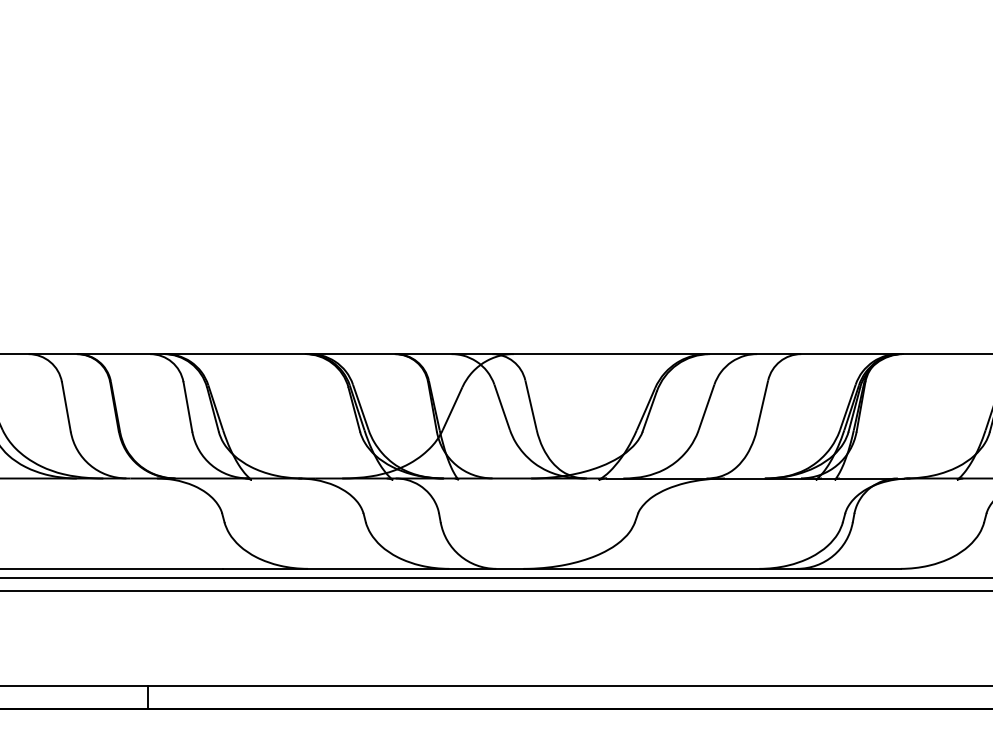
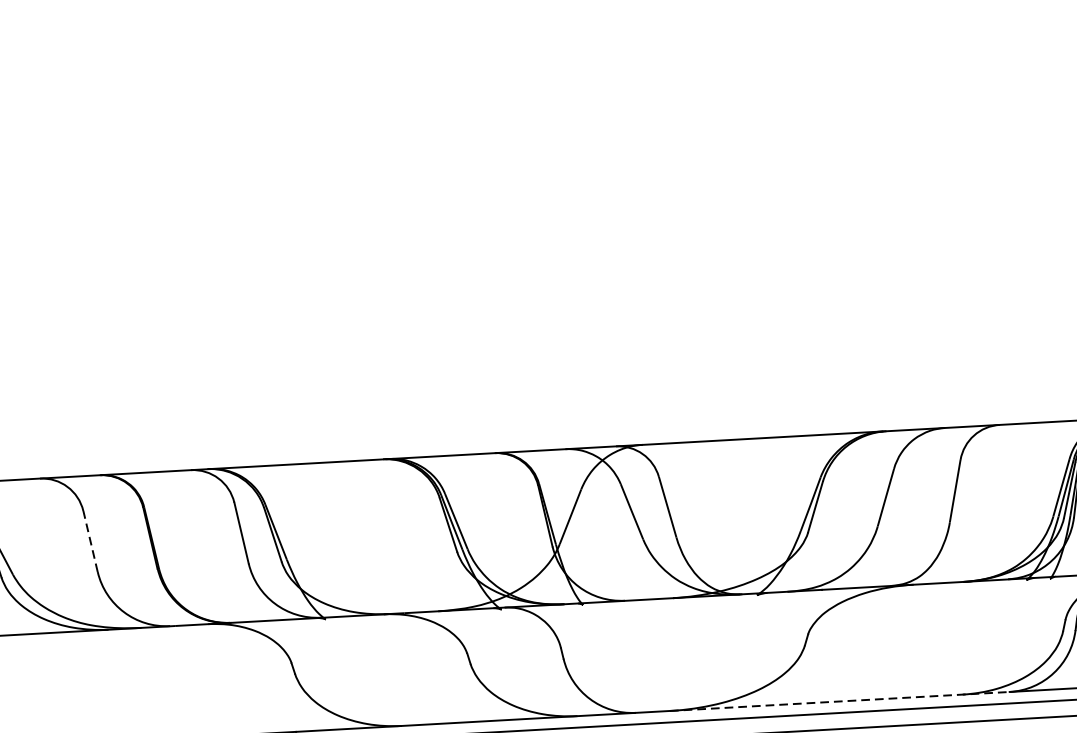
line: (66, 406) -> (90, 541), solid -> dashed
line: (660, 568) -> (839, 701), solid -> dashed

